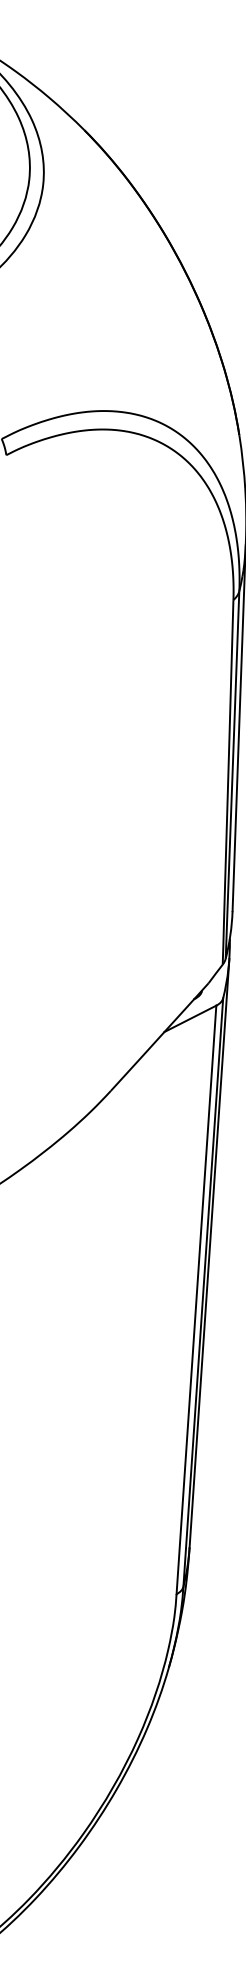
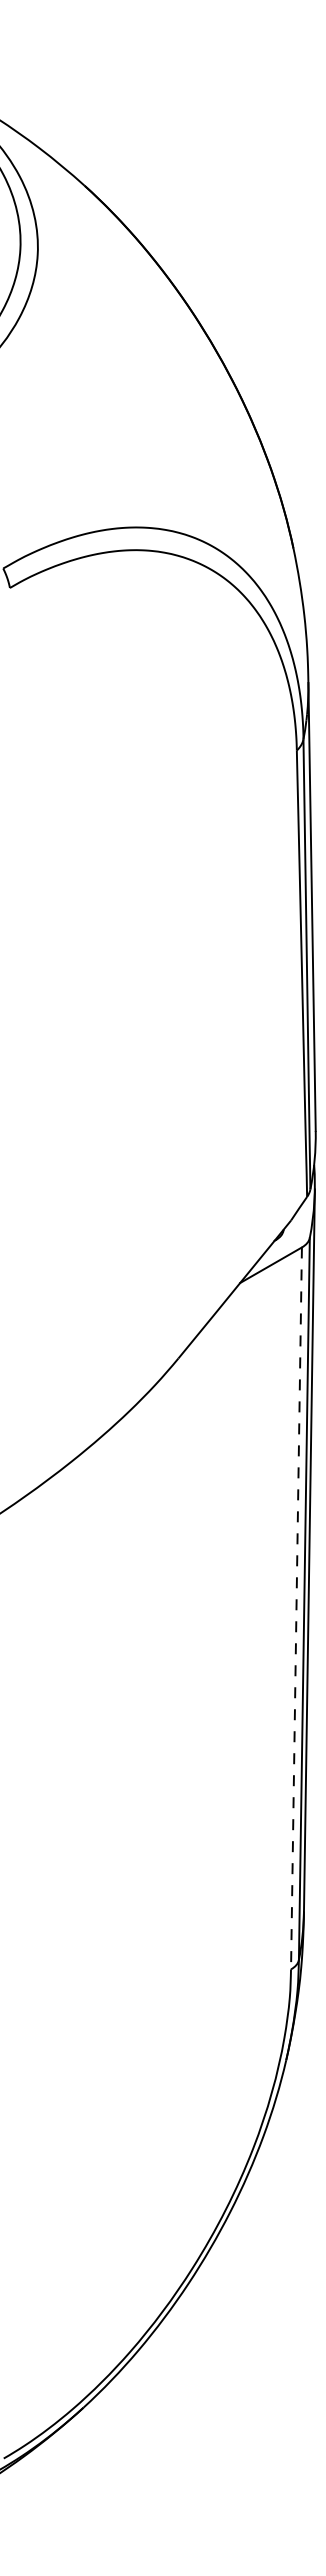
line: (196, 1299) -> (296, 1608), solid -> dashed

